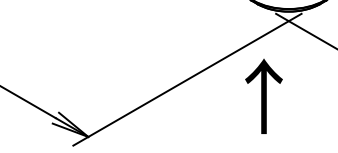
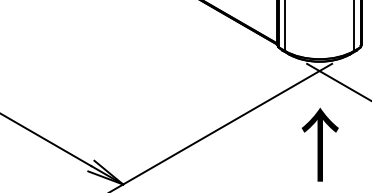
text: (263, 96) -> (319, 144), moved

